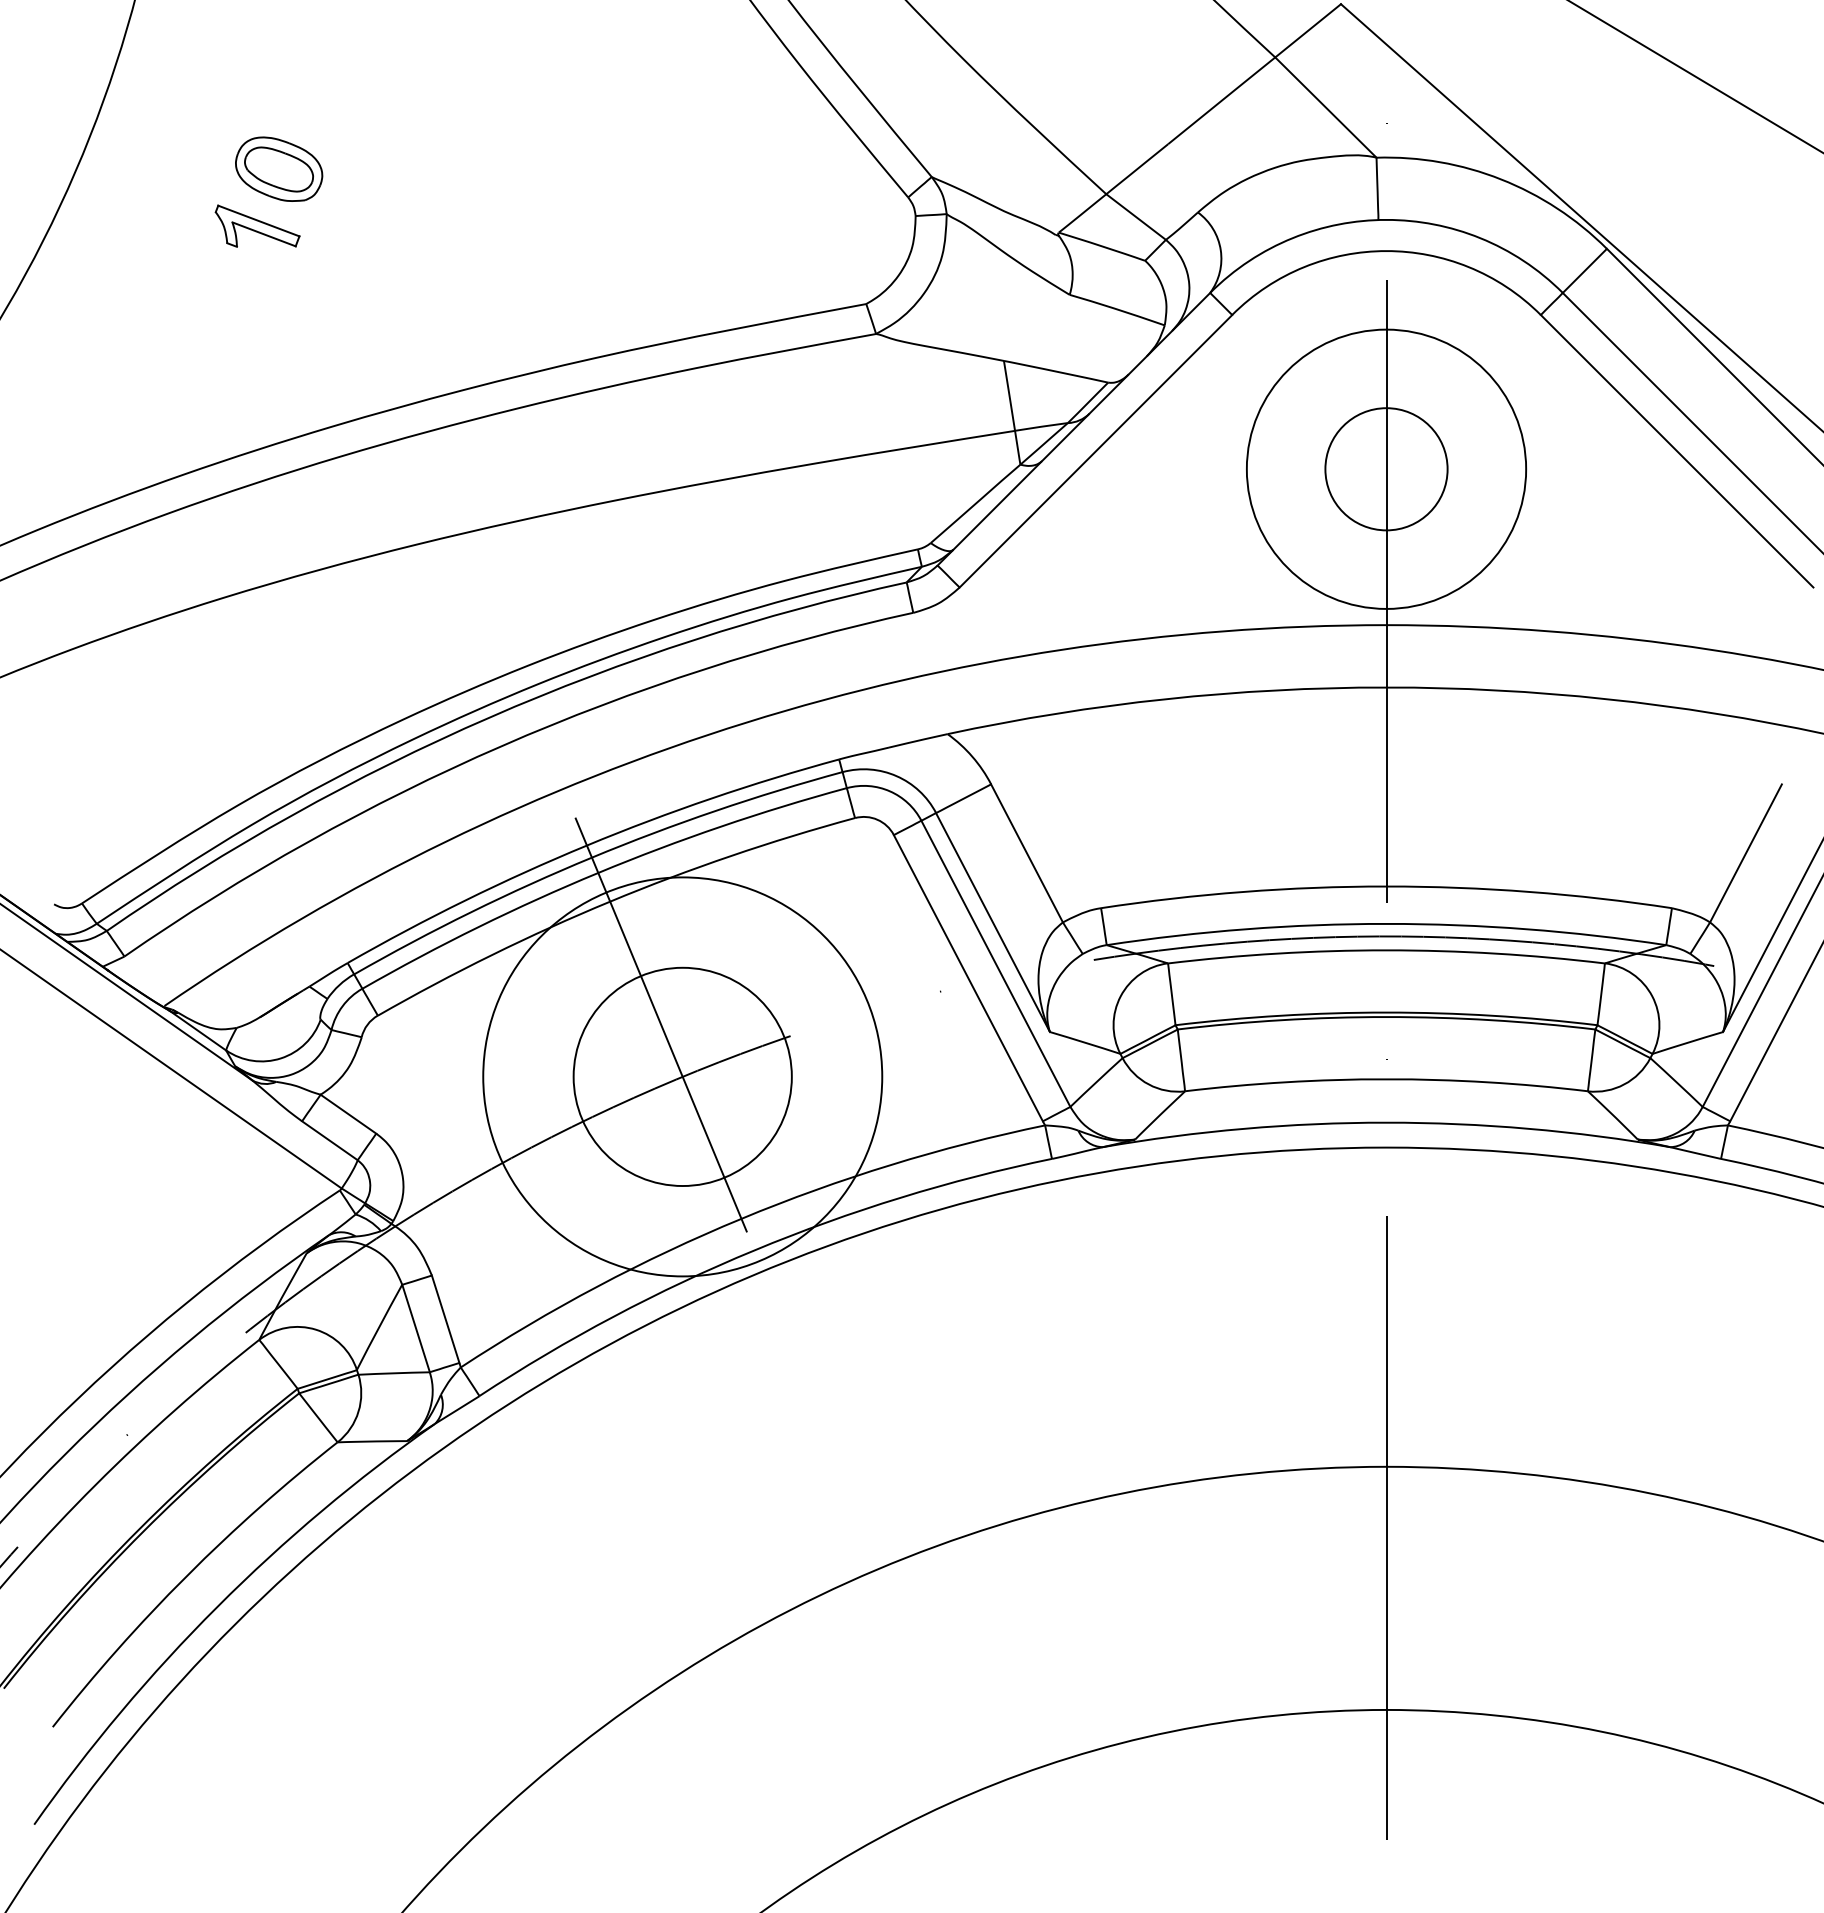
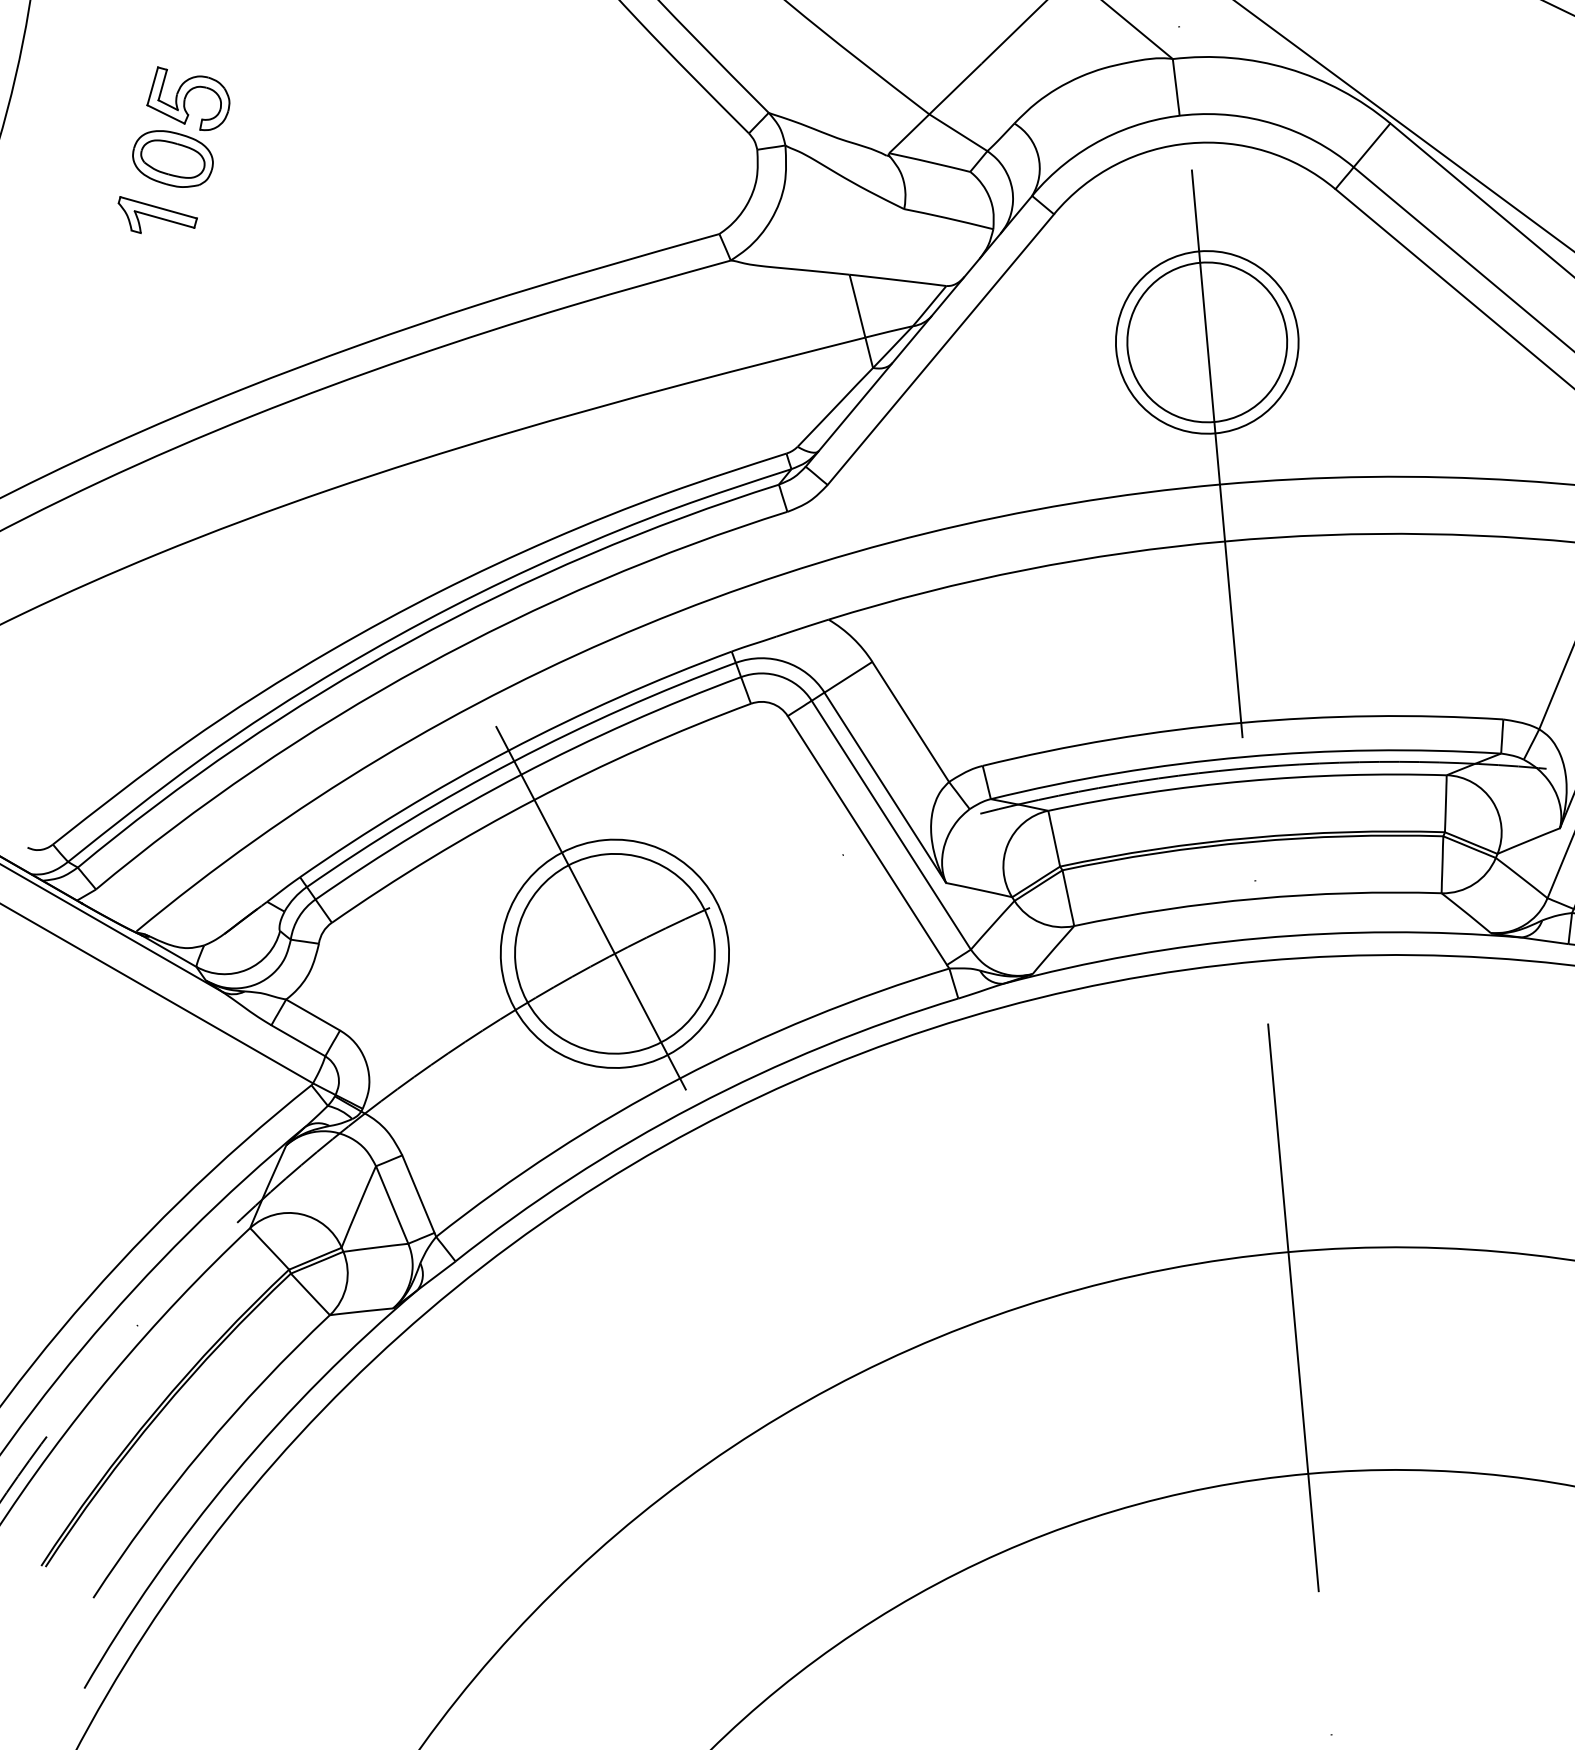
part: (300, 104) -> (187, 98), added
circle: (1386, 469) -> (1207, 342), size x0.71
circle: (1386, 469) -> (1207, 342), size x1.43
circle: (682, 1076) -> (614, 953), size x0.62

